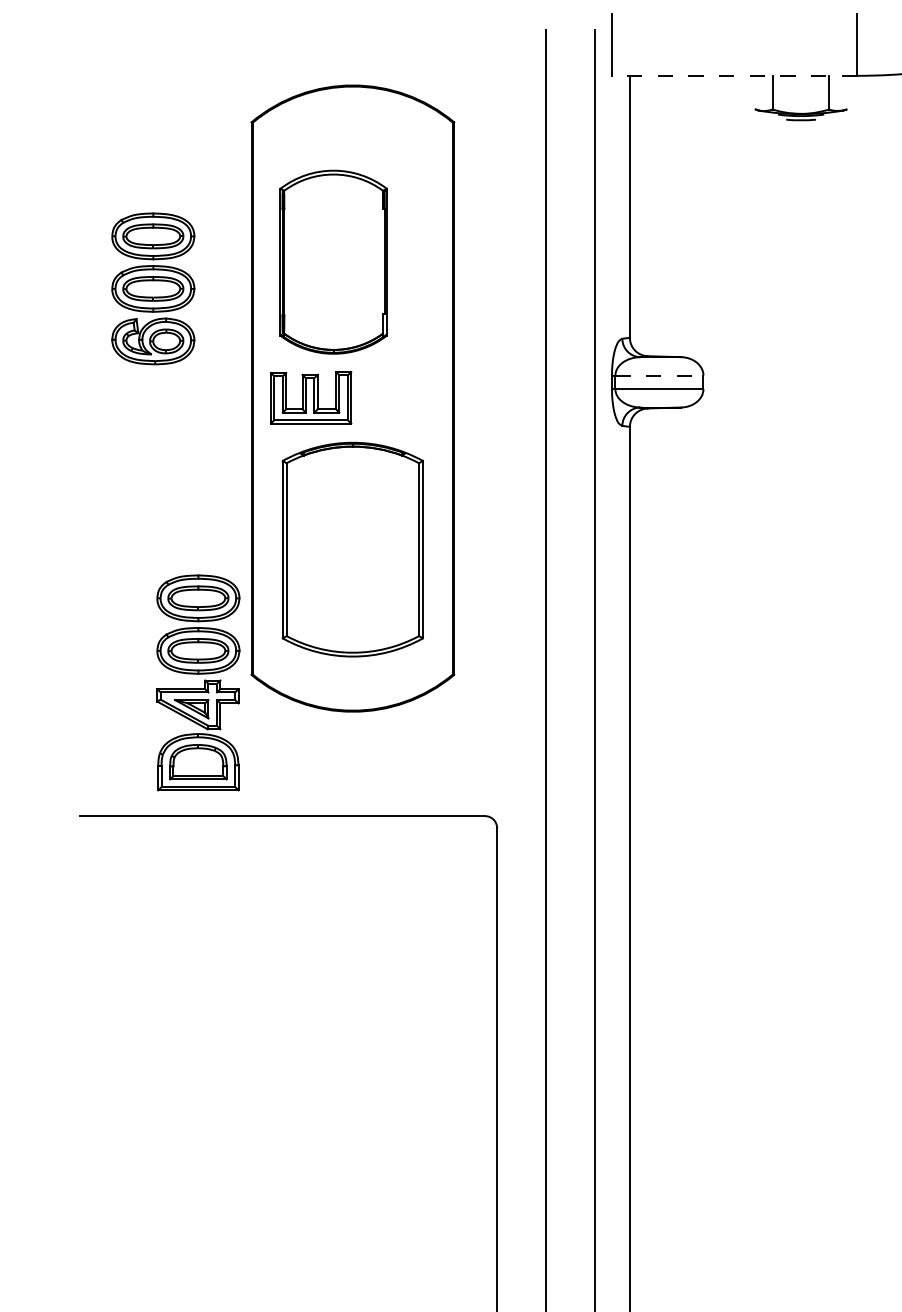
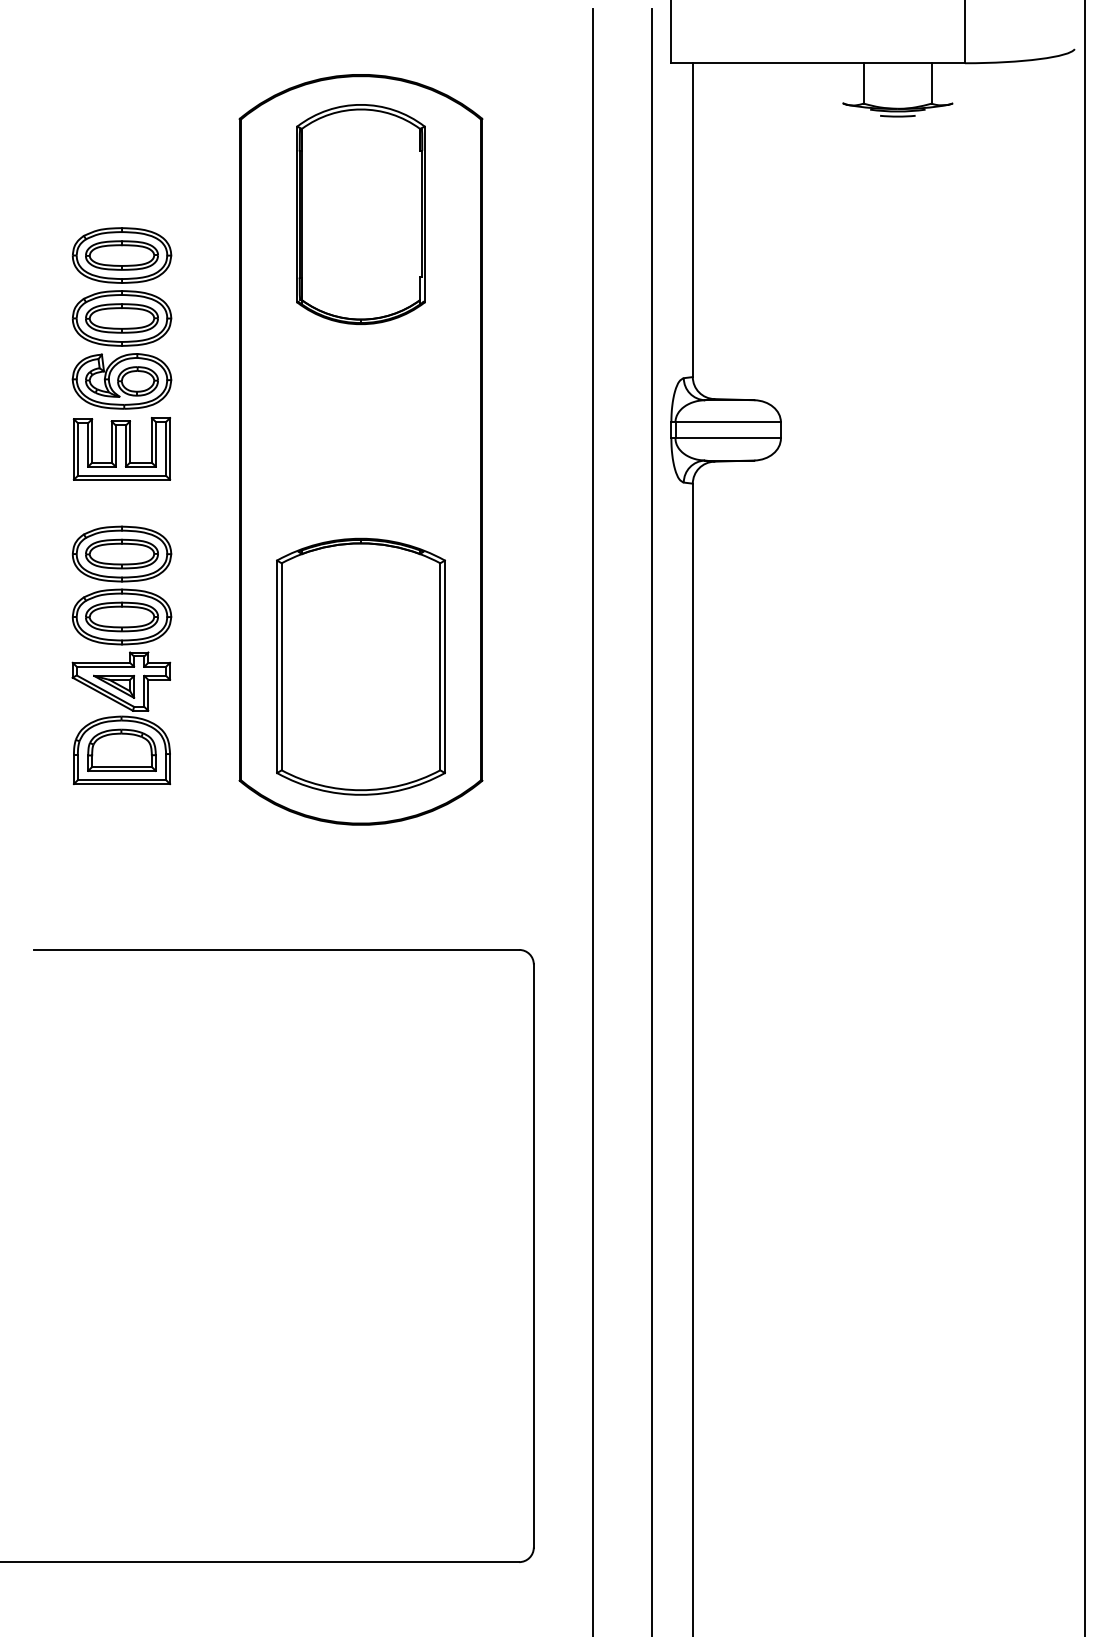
line: (734, 76) -> (818, 63), dashed -> solid
part: (333, 262) -> (360, 214), moved
line: (659, 375) -> (728, 422), dashed -> solid
part: (310, 397) -> (121, 448), moved
part: (352, 549) -> (360, 666), moved
part: (204, 682) -> (129, 654), moved

